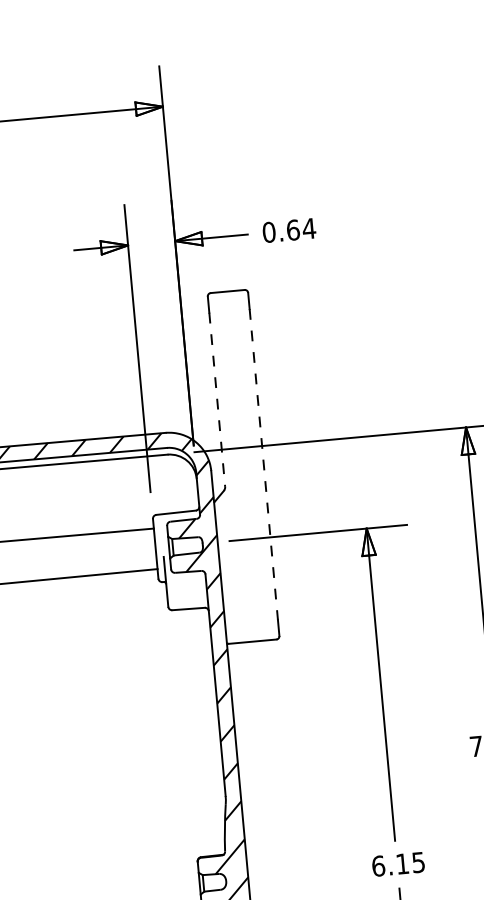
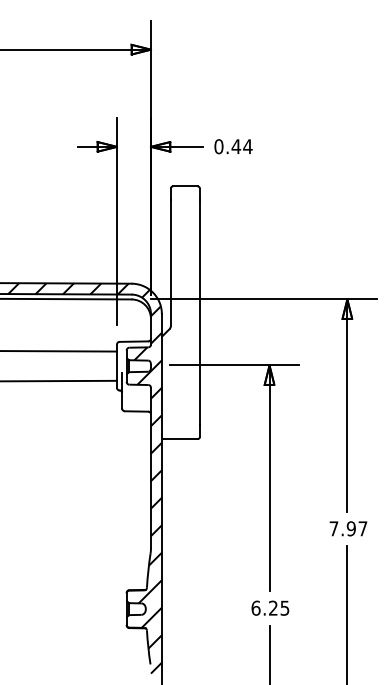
text: (293, 229) -> (236, 146), 0.64 -> 0.44
line: (216, 400) -> (170, 263), dashed -> solid
line: (263, 465) -> (199, 313), dashed -> solid
text: (402, 862) -> (273, 607), 6.15 -> 6.25

